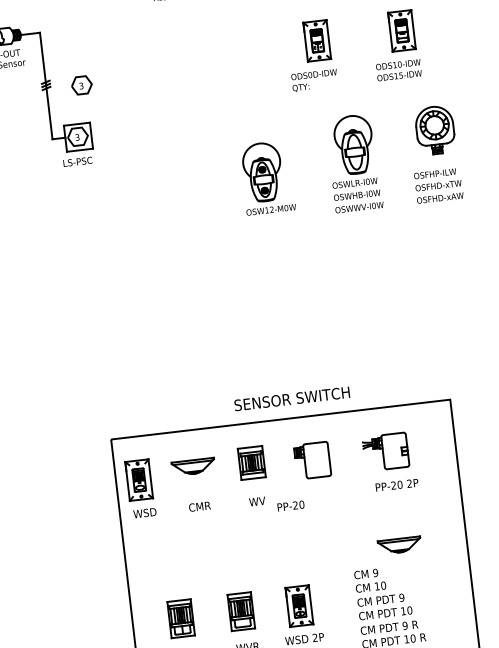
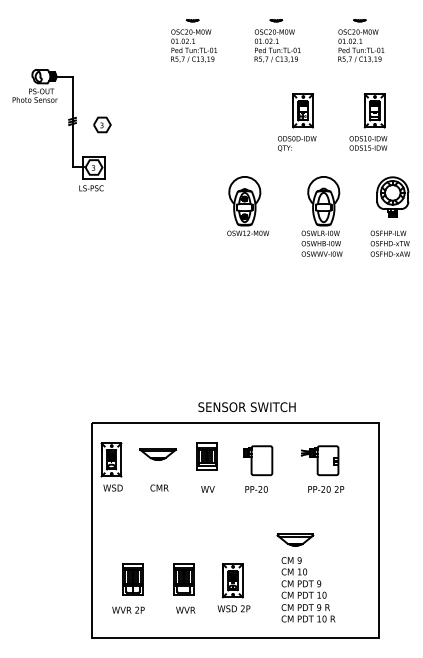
part: (266, 177) -> (247, 205), moved
text: (290, 506) -> (256, 489), moved
part: (399, 544) -> (295, 539), moved

